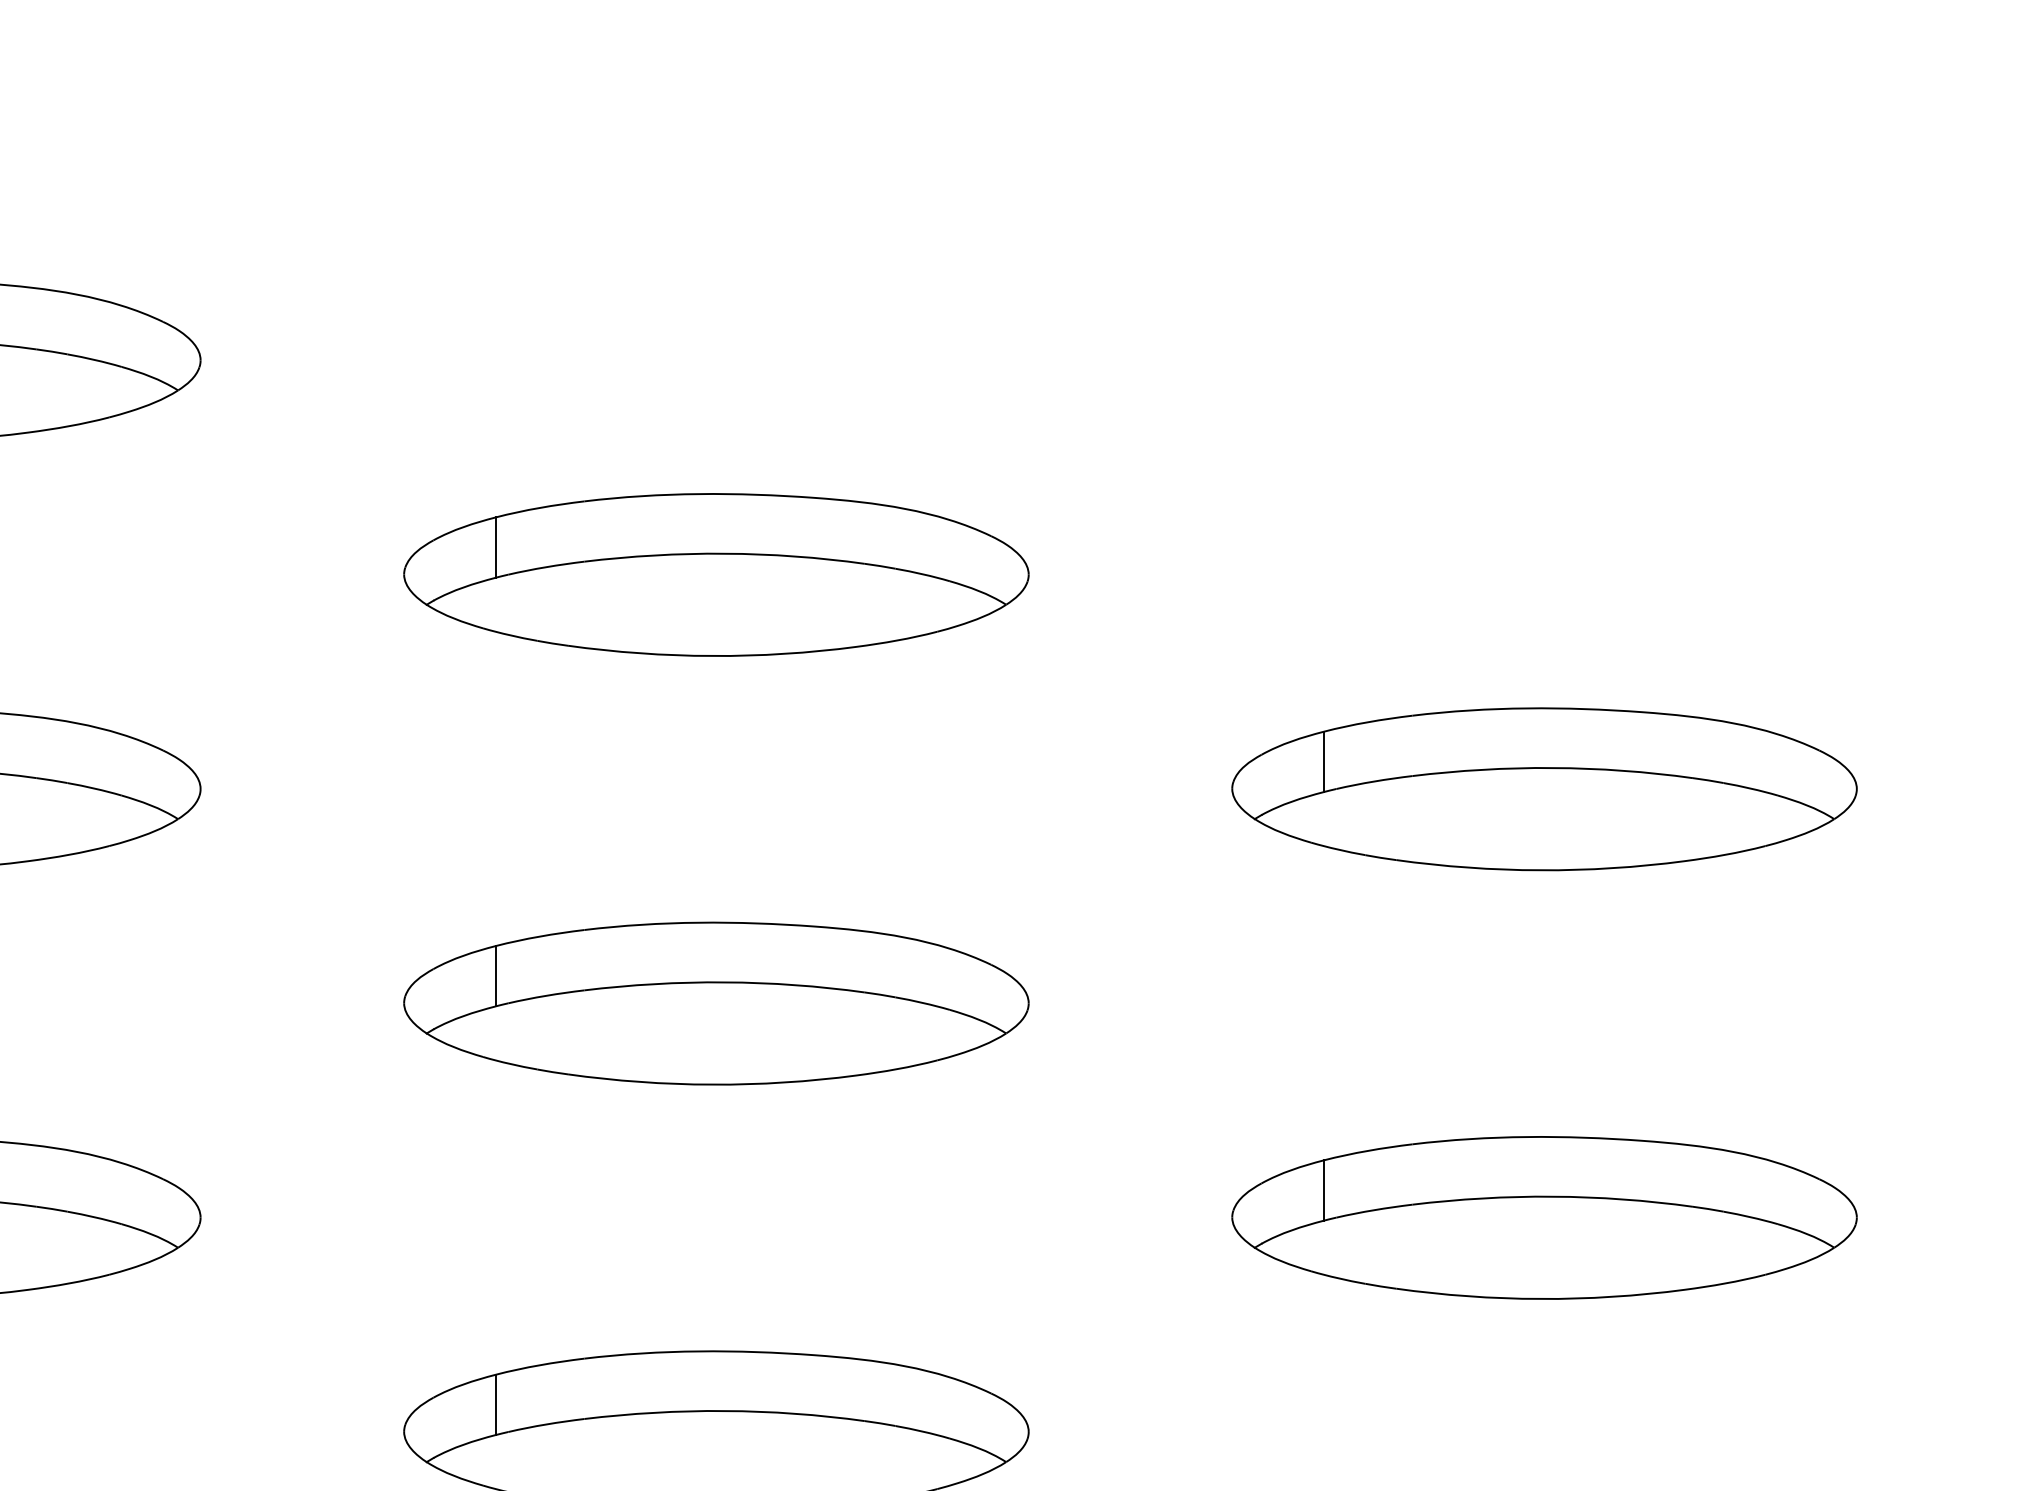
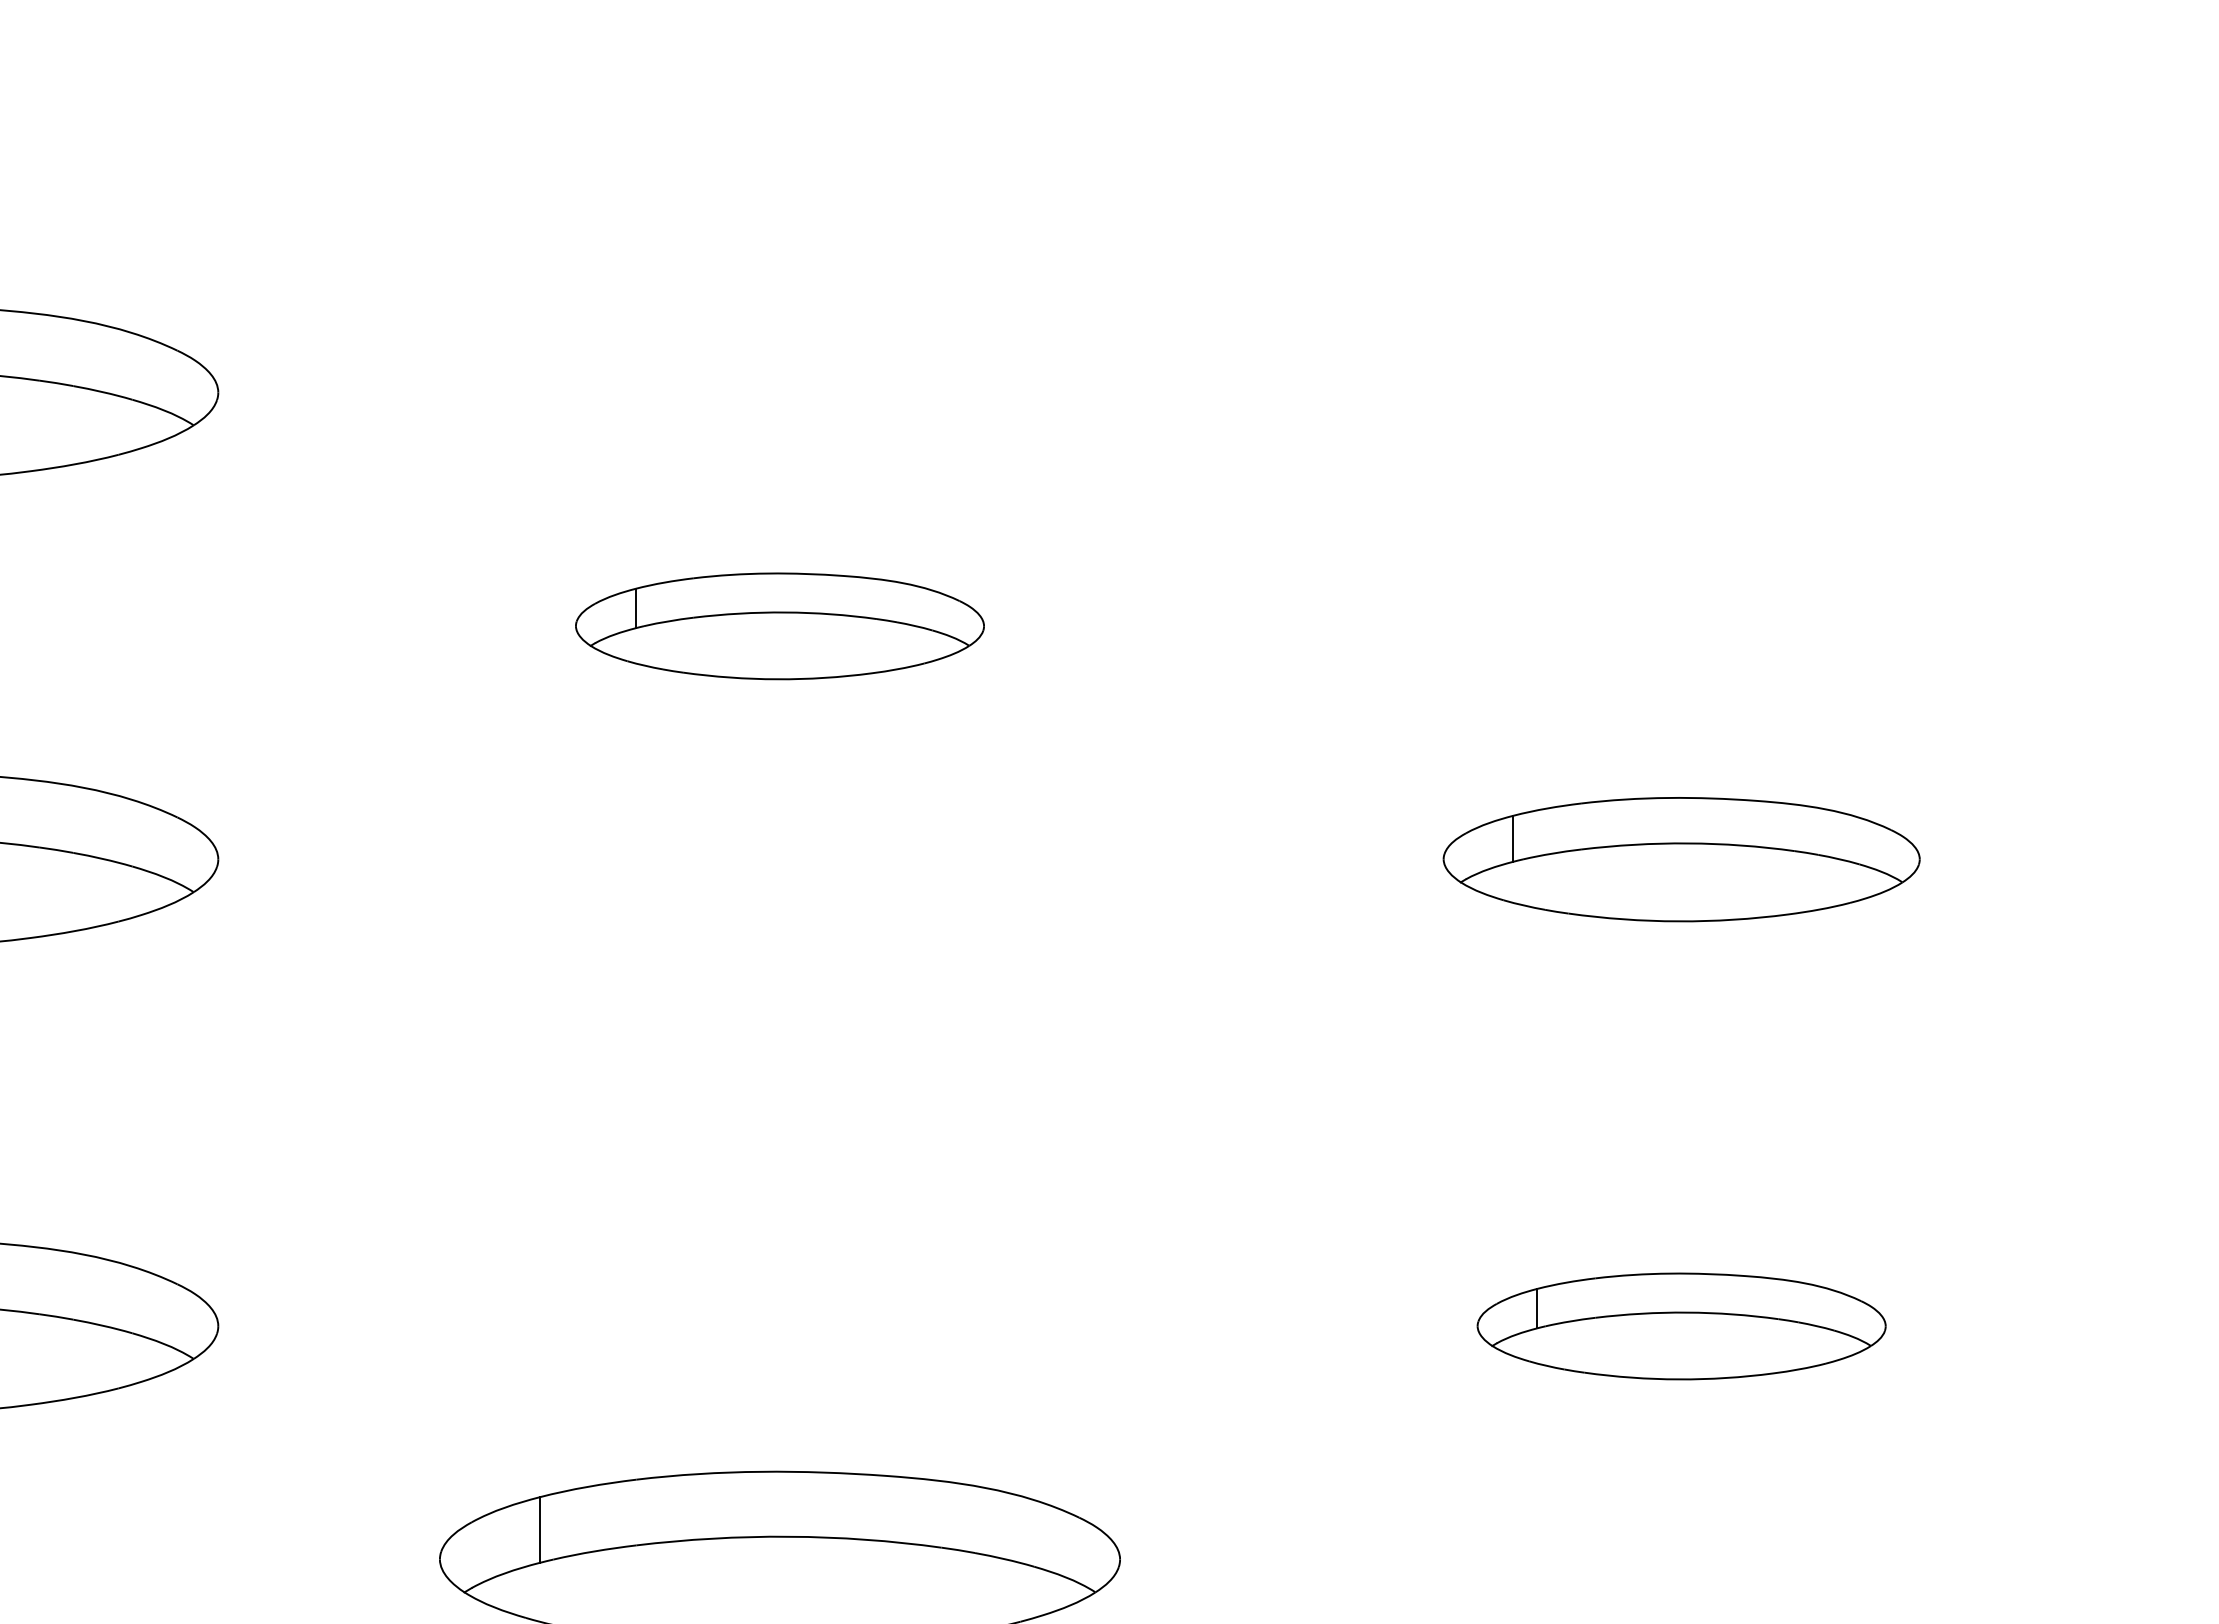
part: (715, 575) -> (779, 626), size x0.6
part: (1544, 789) -> (1681, 859), size x0.7
part: (715, 1004) -> (779, 1093), removed
part: (1544, 1217) -> (1681, 1326), size x0.6

